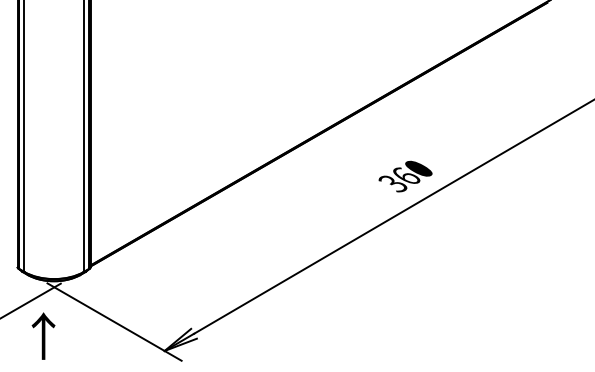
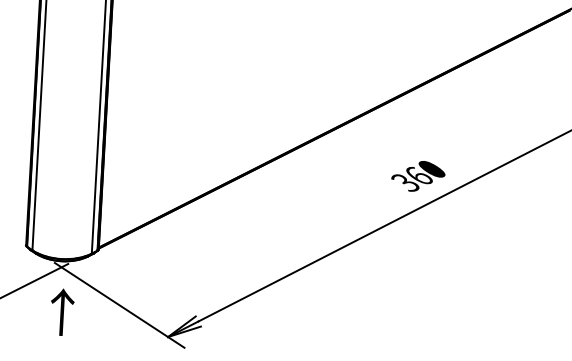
text: (43, 335) -> (62, 311), moved

